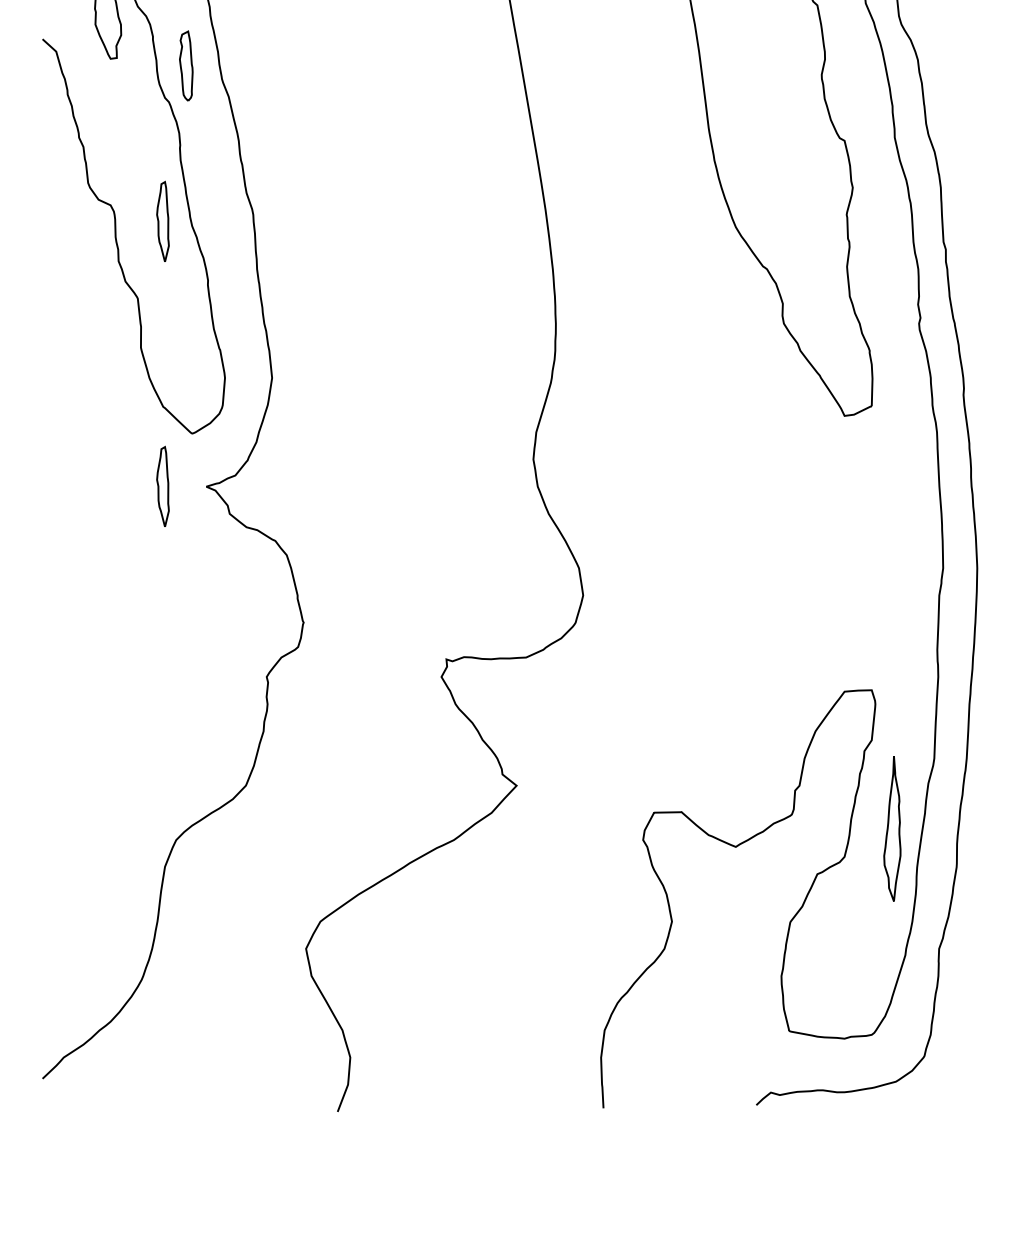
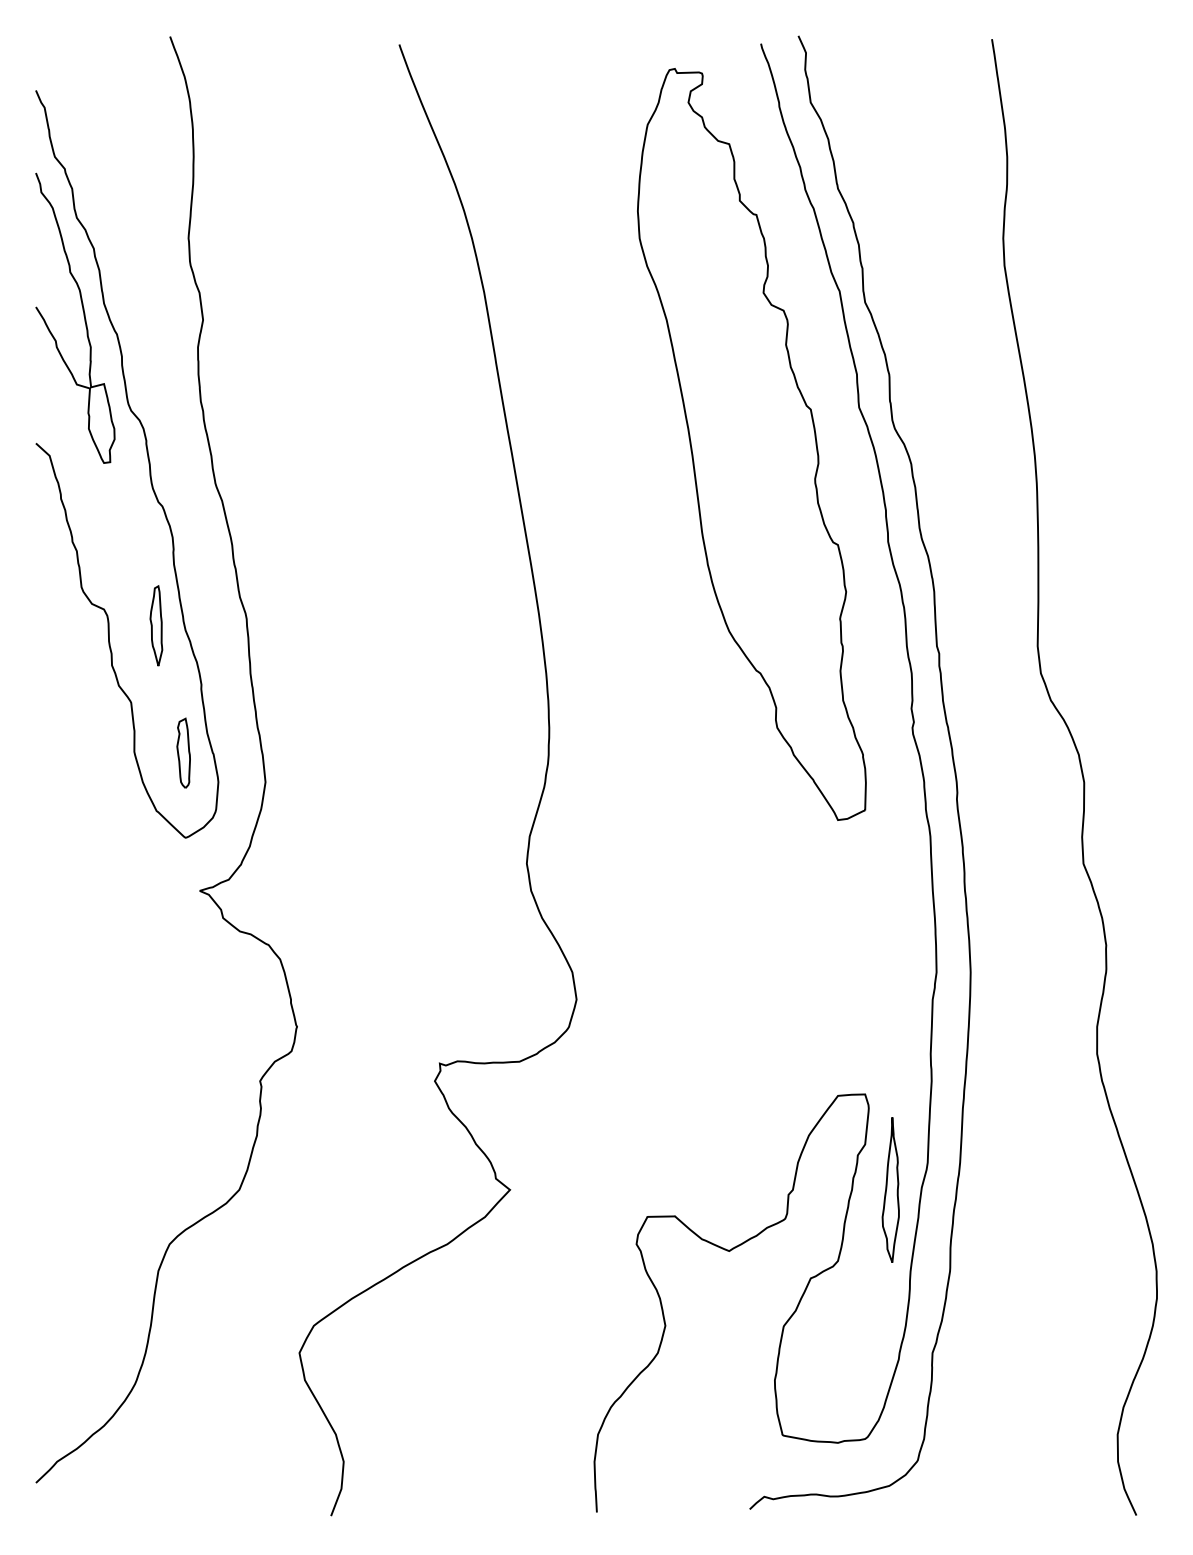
part: (186, 65) -> (183, 752), moved
part: (163, 486) -> (156, 890), removed
part: (892, 828) -> (890, 1189), moved

